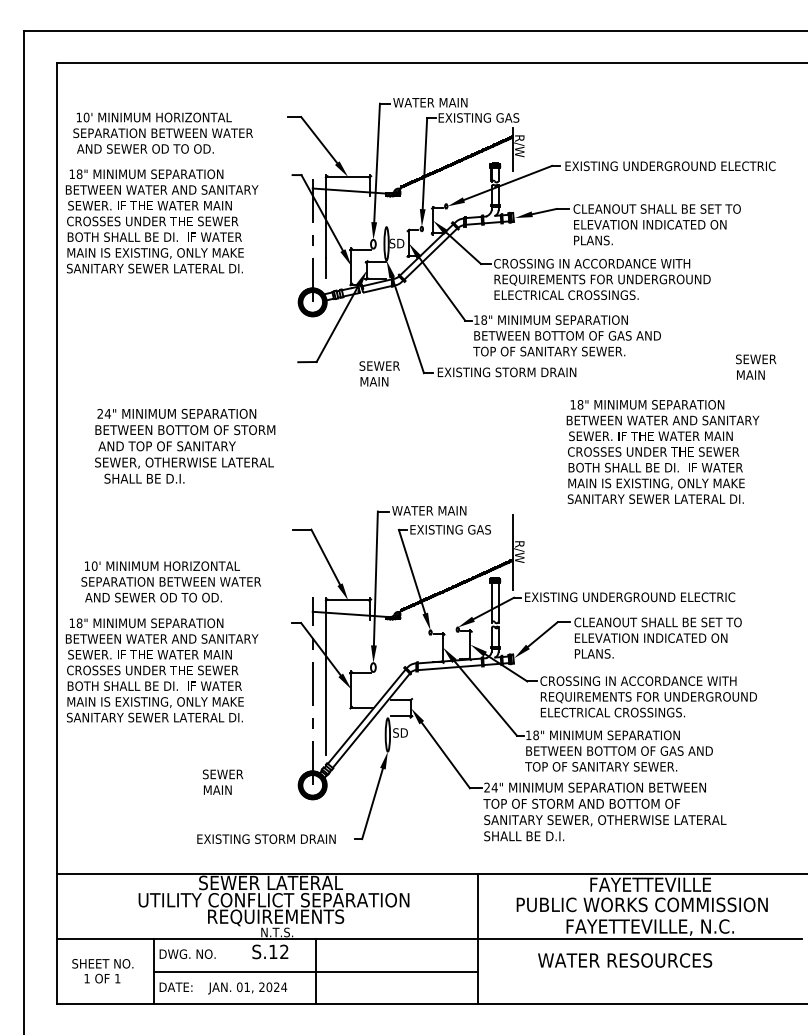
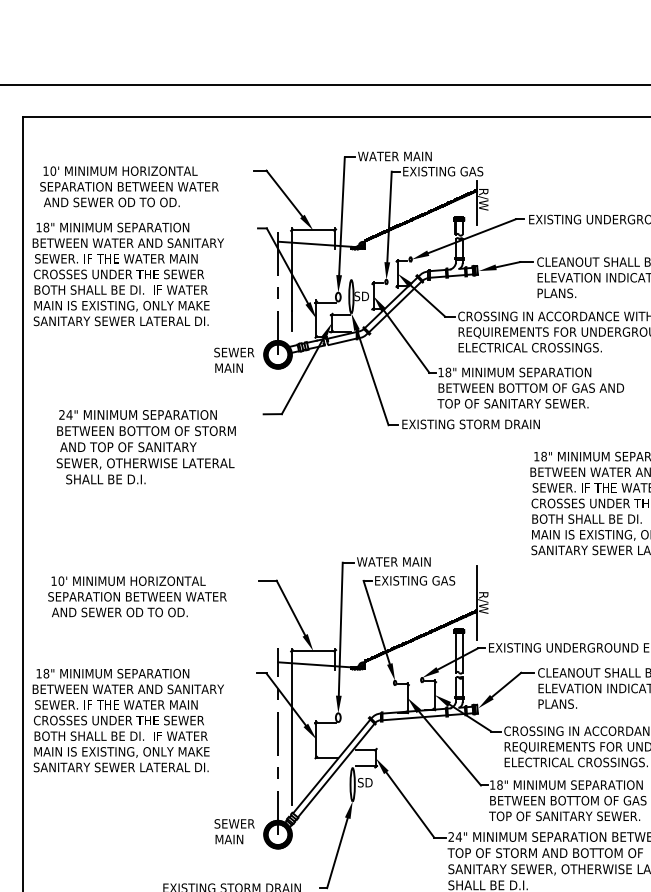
text: (379, 373) -> (234, 359), moved
text: (185, 446) -> (146, 447), moved
text: (170, 581) -> (136, 596), moved
text: (223, 781) -> (235, 830), moved

